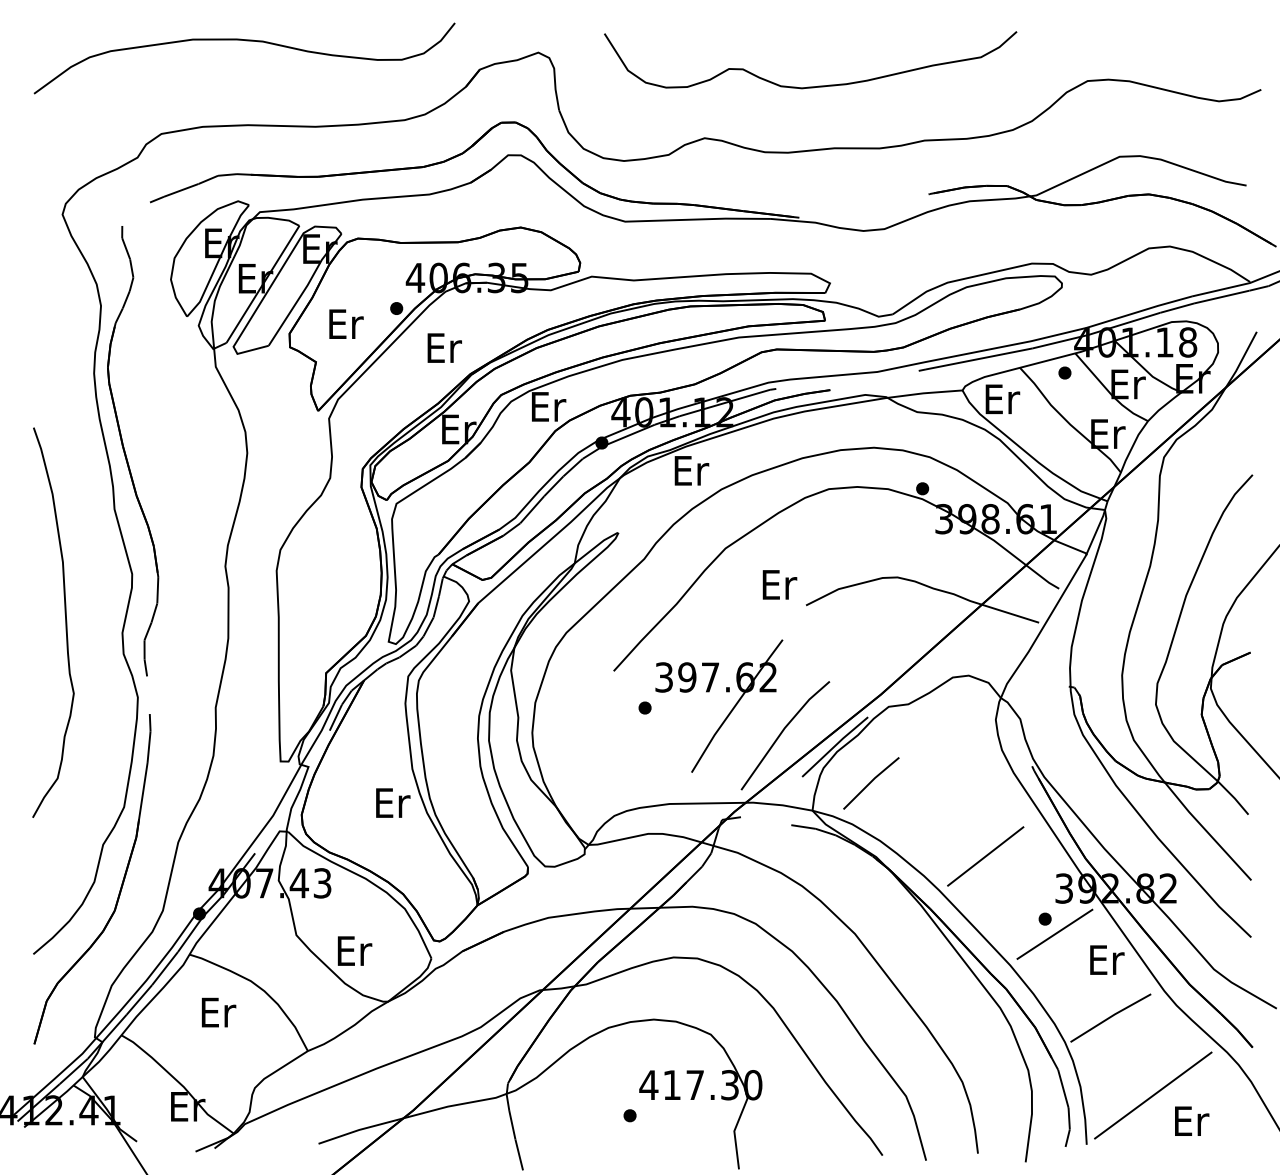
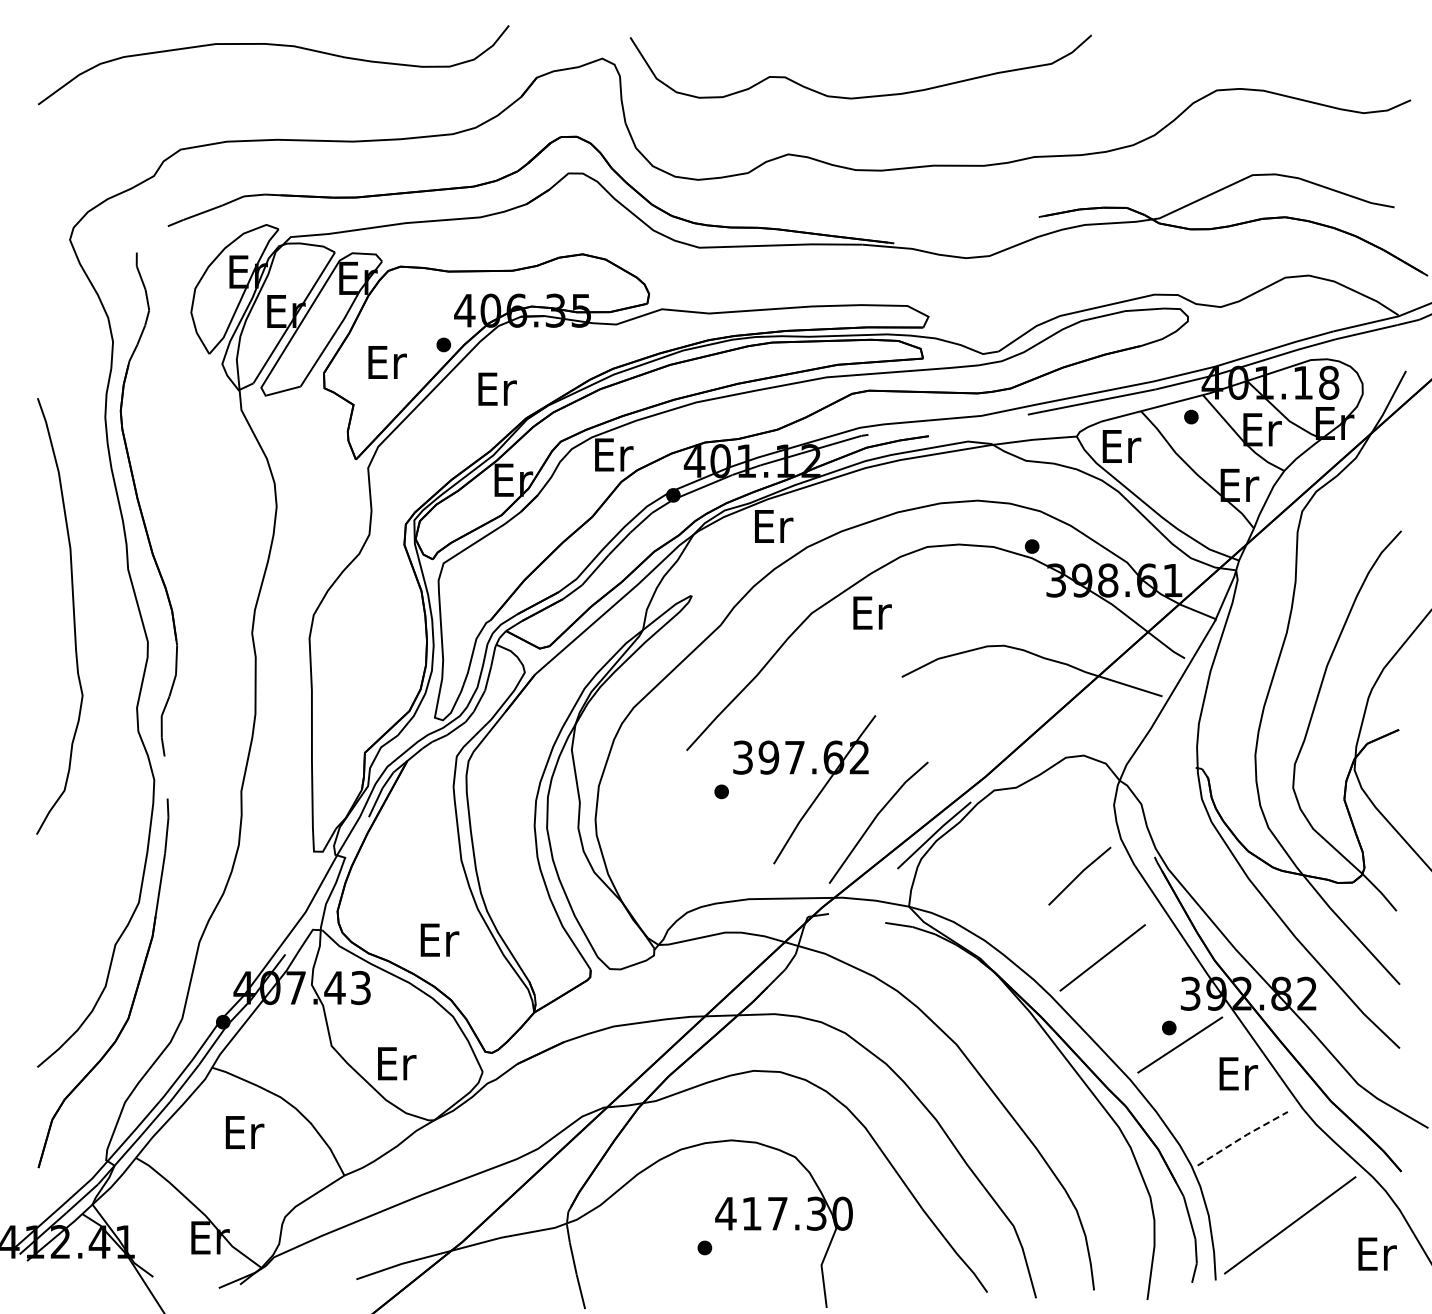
curve: (810, 86) -> (860, 96), moved
text: (779, 584) -> (872, 612), moved
curve: (65, 622) -> (73, 616), moved
line: (871, 782) -> (1079, 875), moved
text: (392, 802) -> (439, 939), moved
line: (1111, 1017) -> (1243, 1137), solid -> dashed
text: (1191, 1120) -> (1377, 1253), moved

